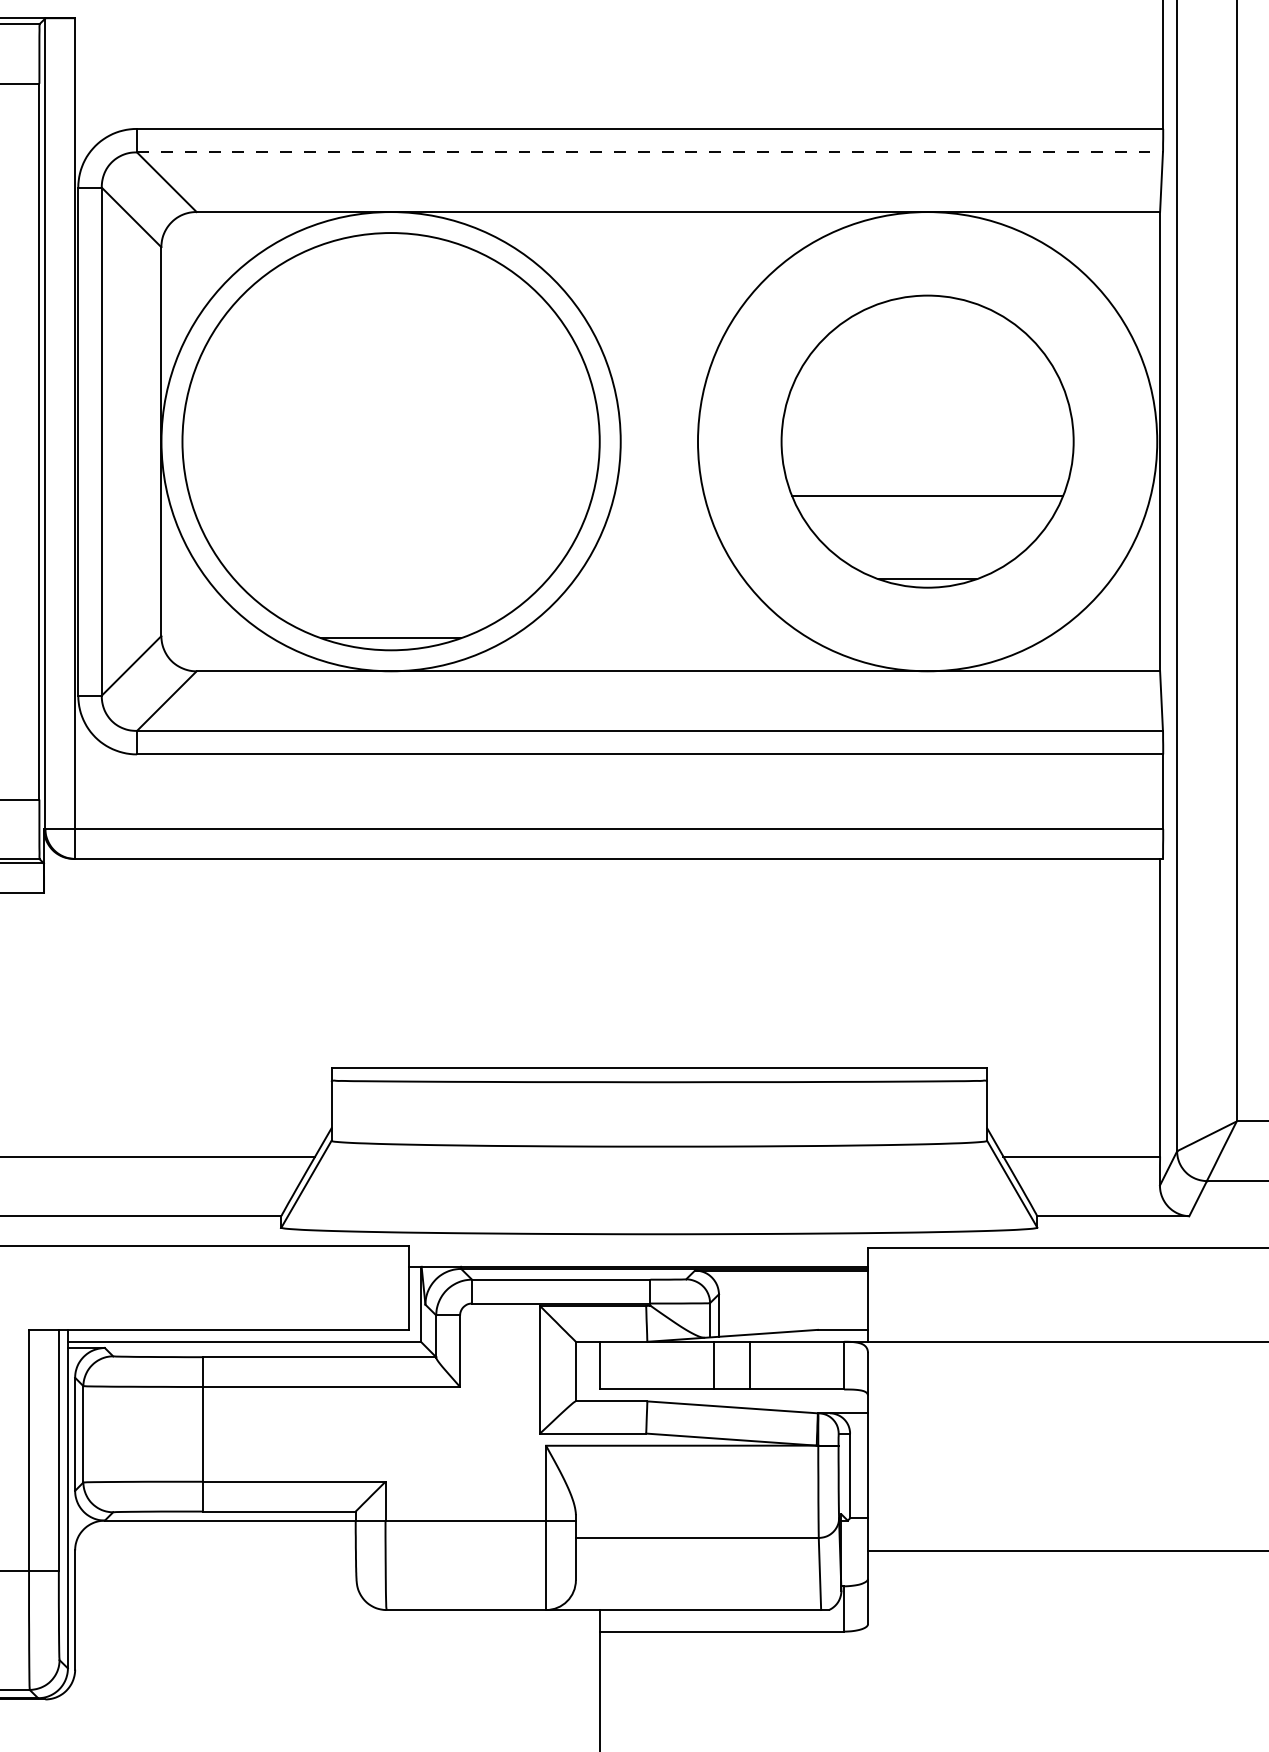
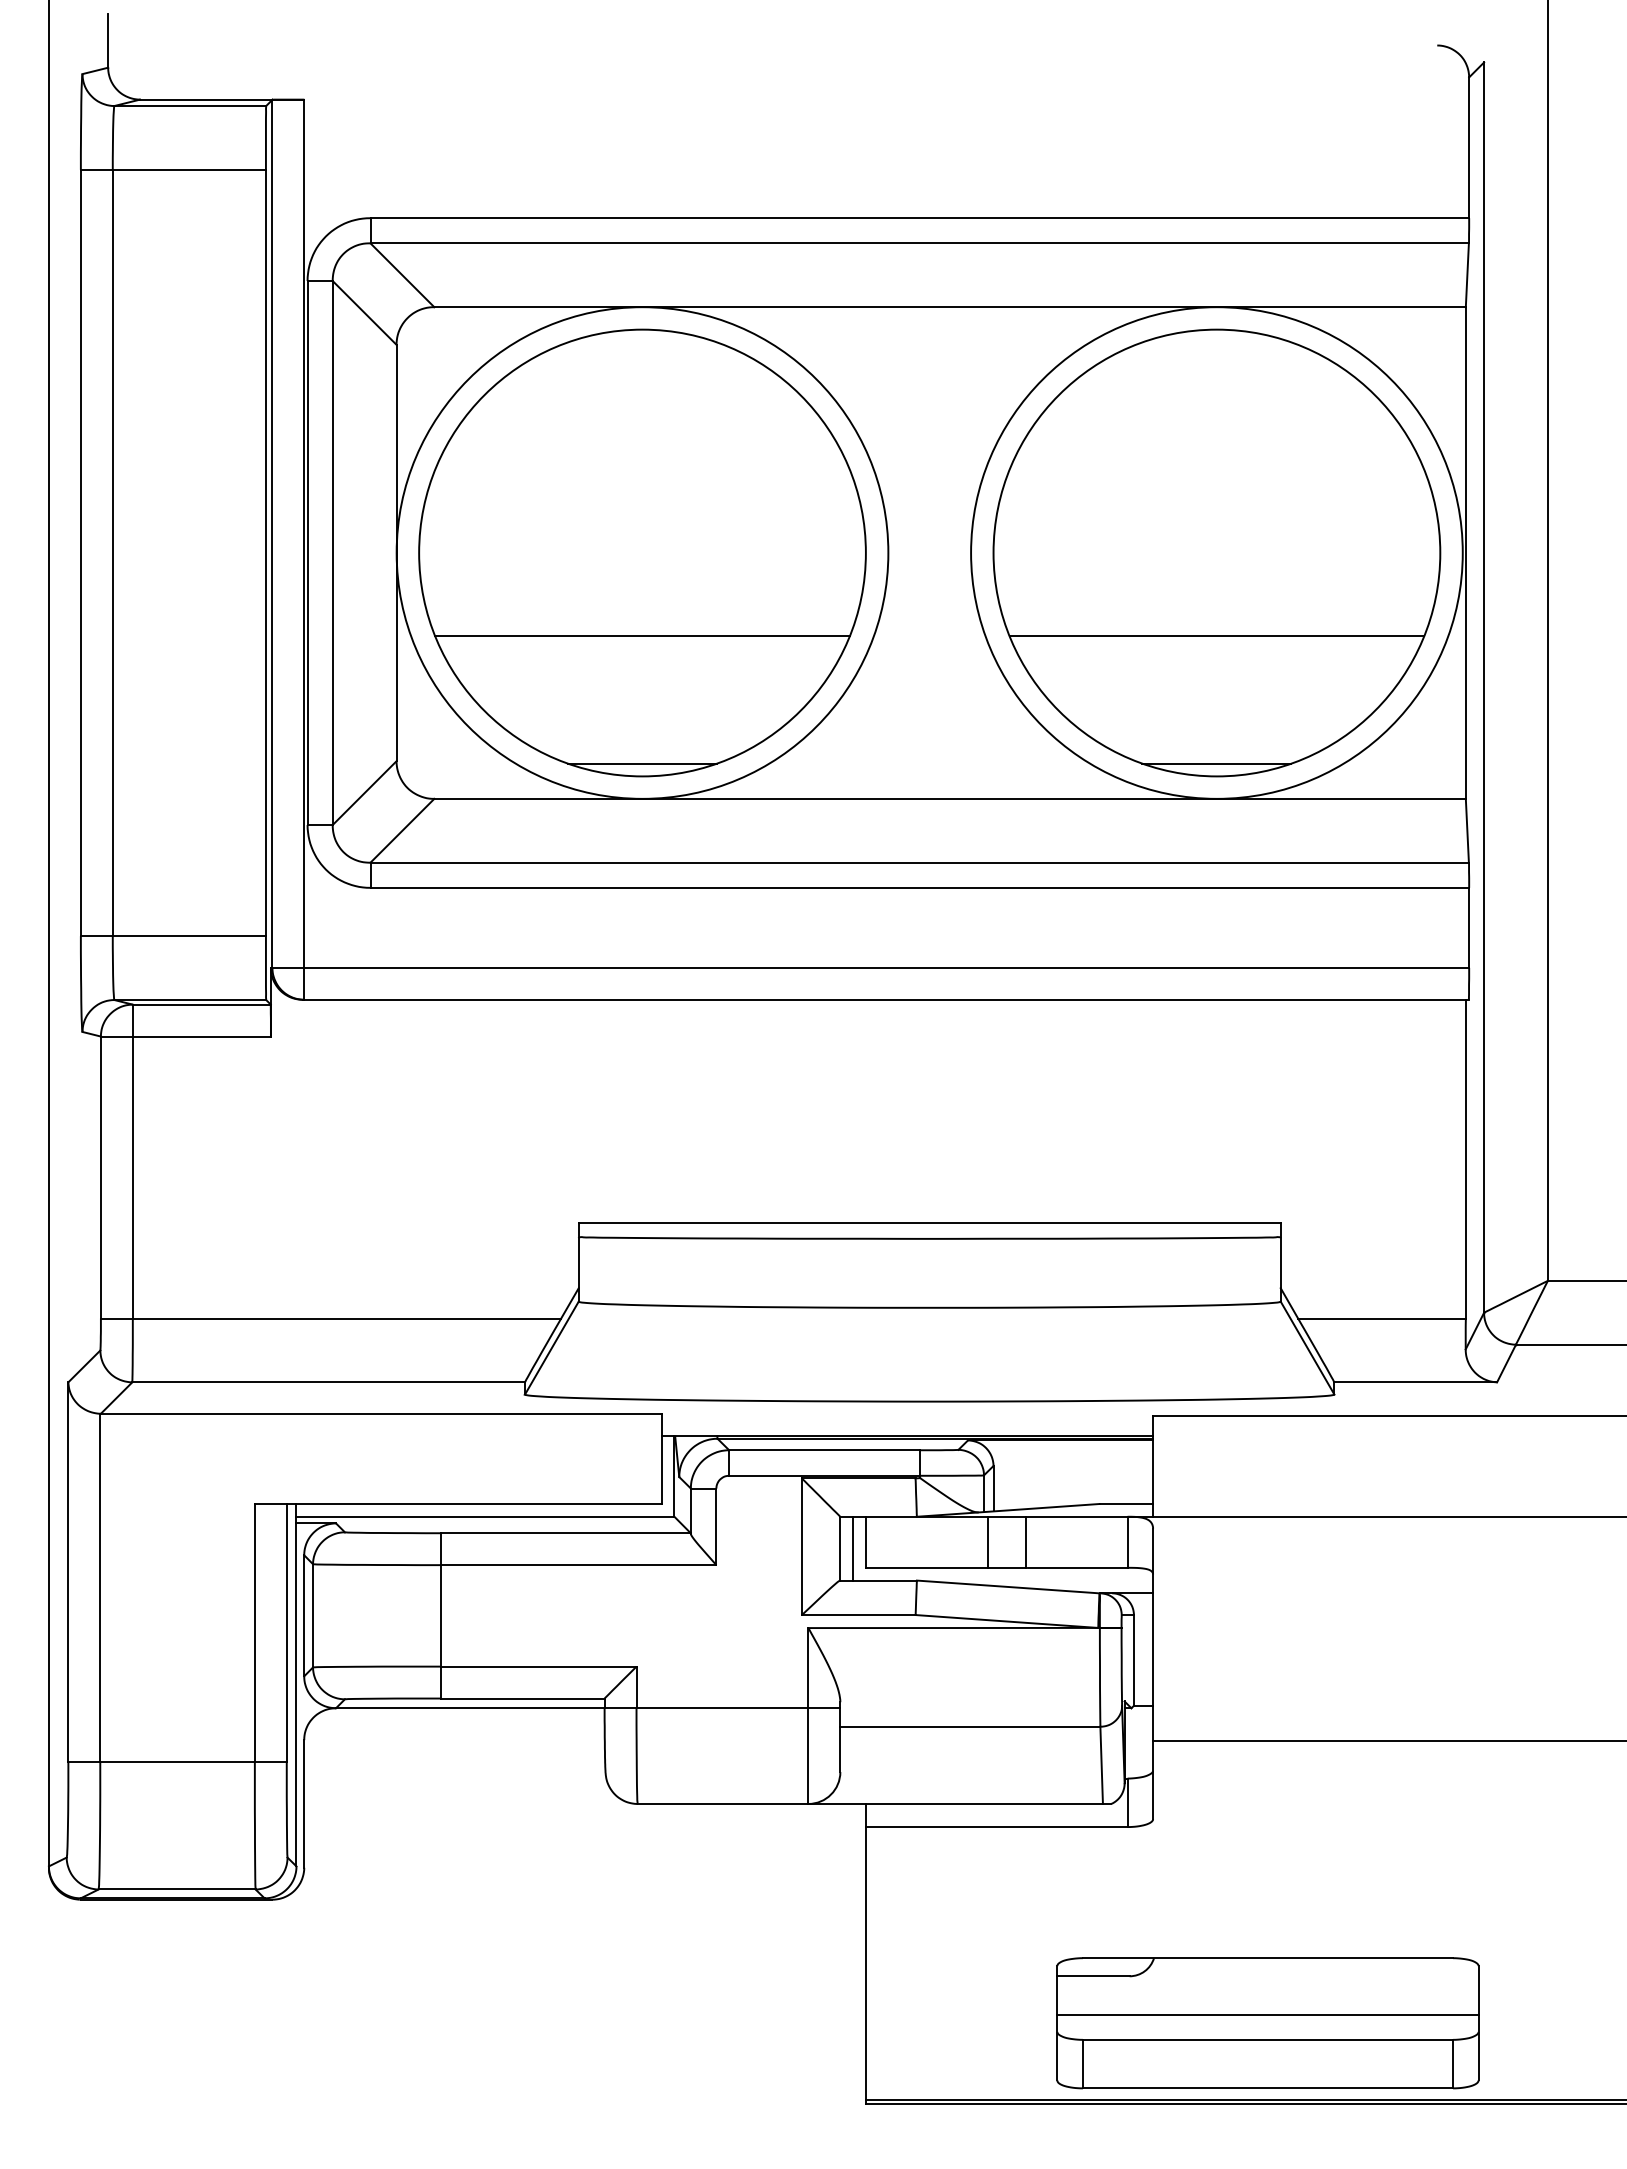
line: (650, 152) -> (920, 243), dashed -> solid
part: (927, 441) -> (1216, 552), size x1.43
line: (391, 519) -> (642, 636), added
line: (588, 1371) -> (853, 1548), added

